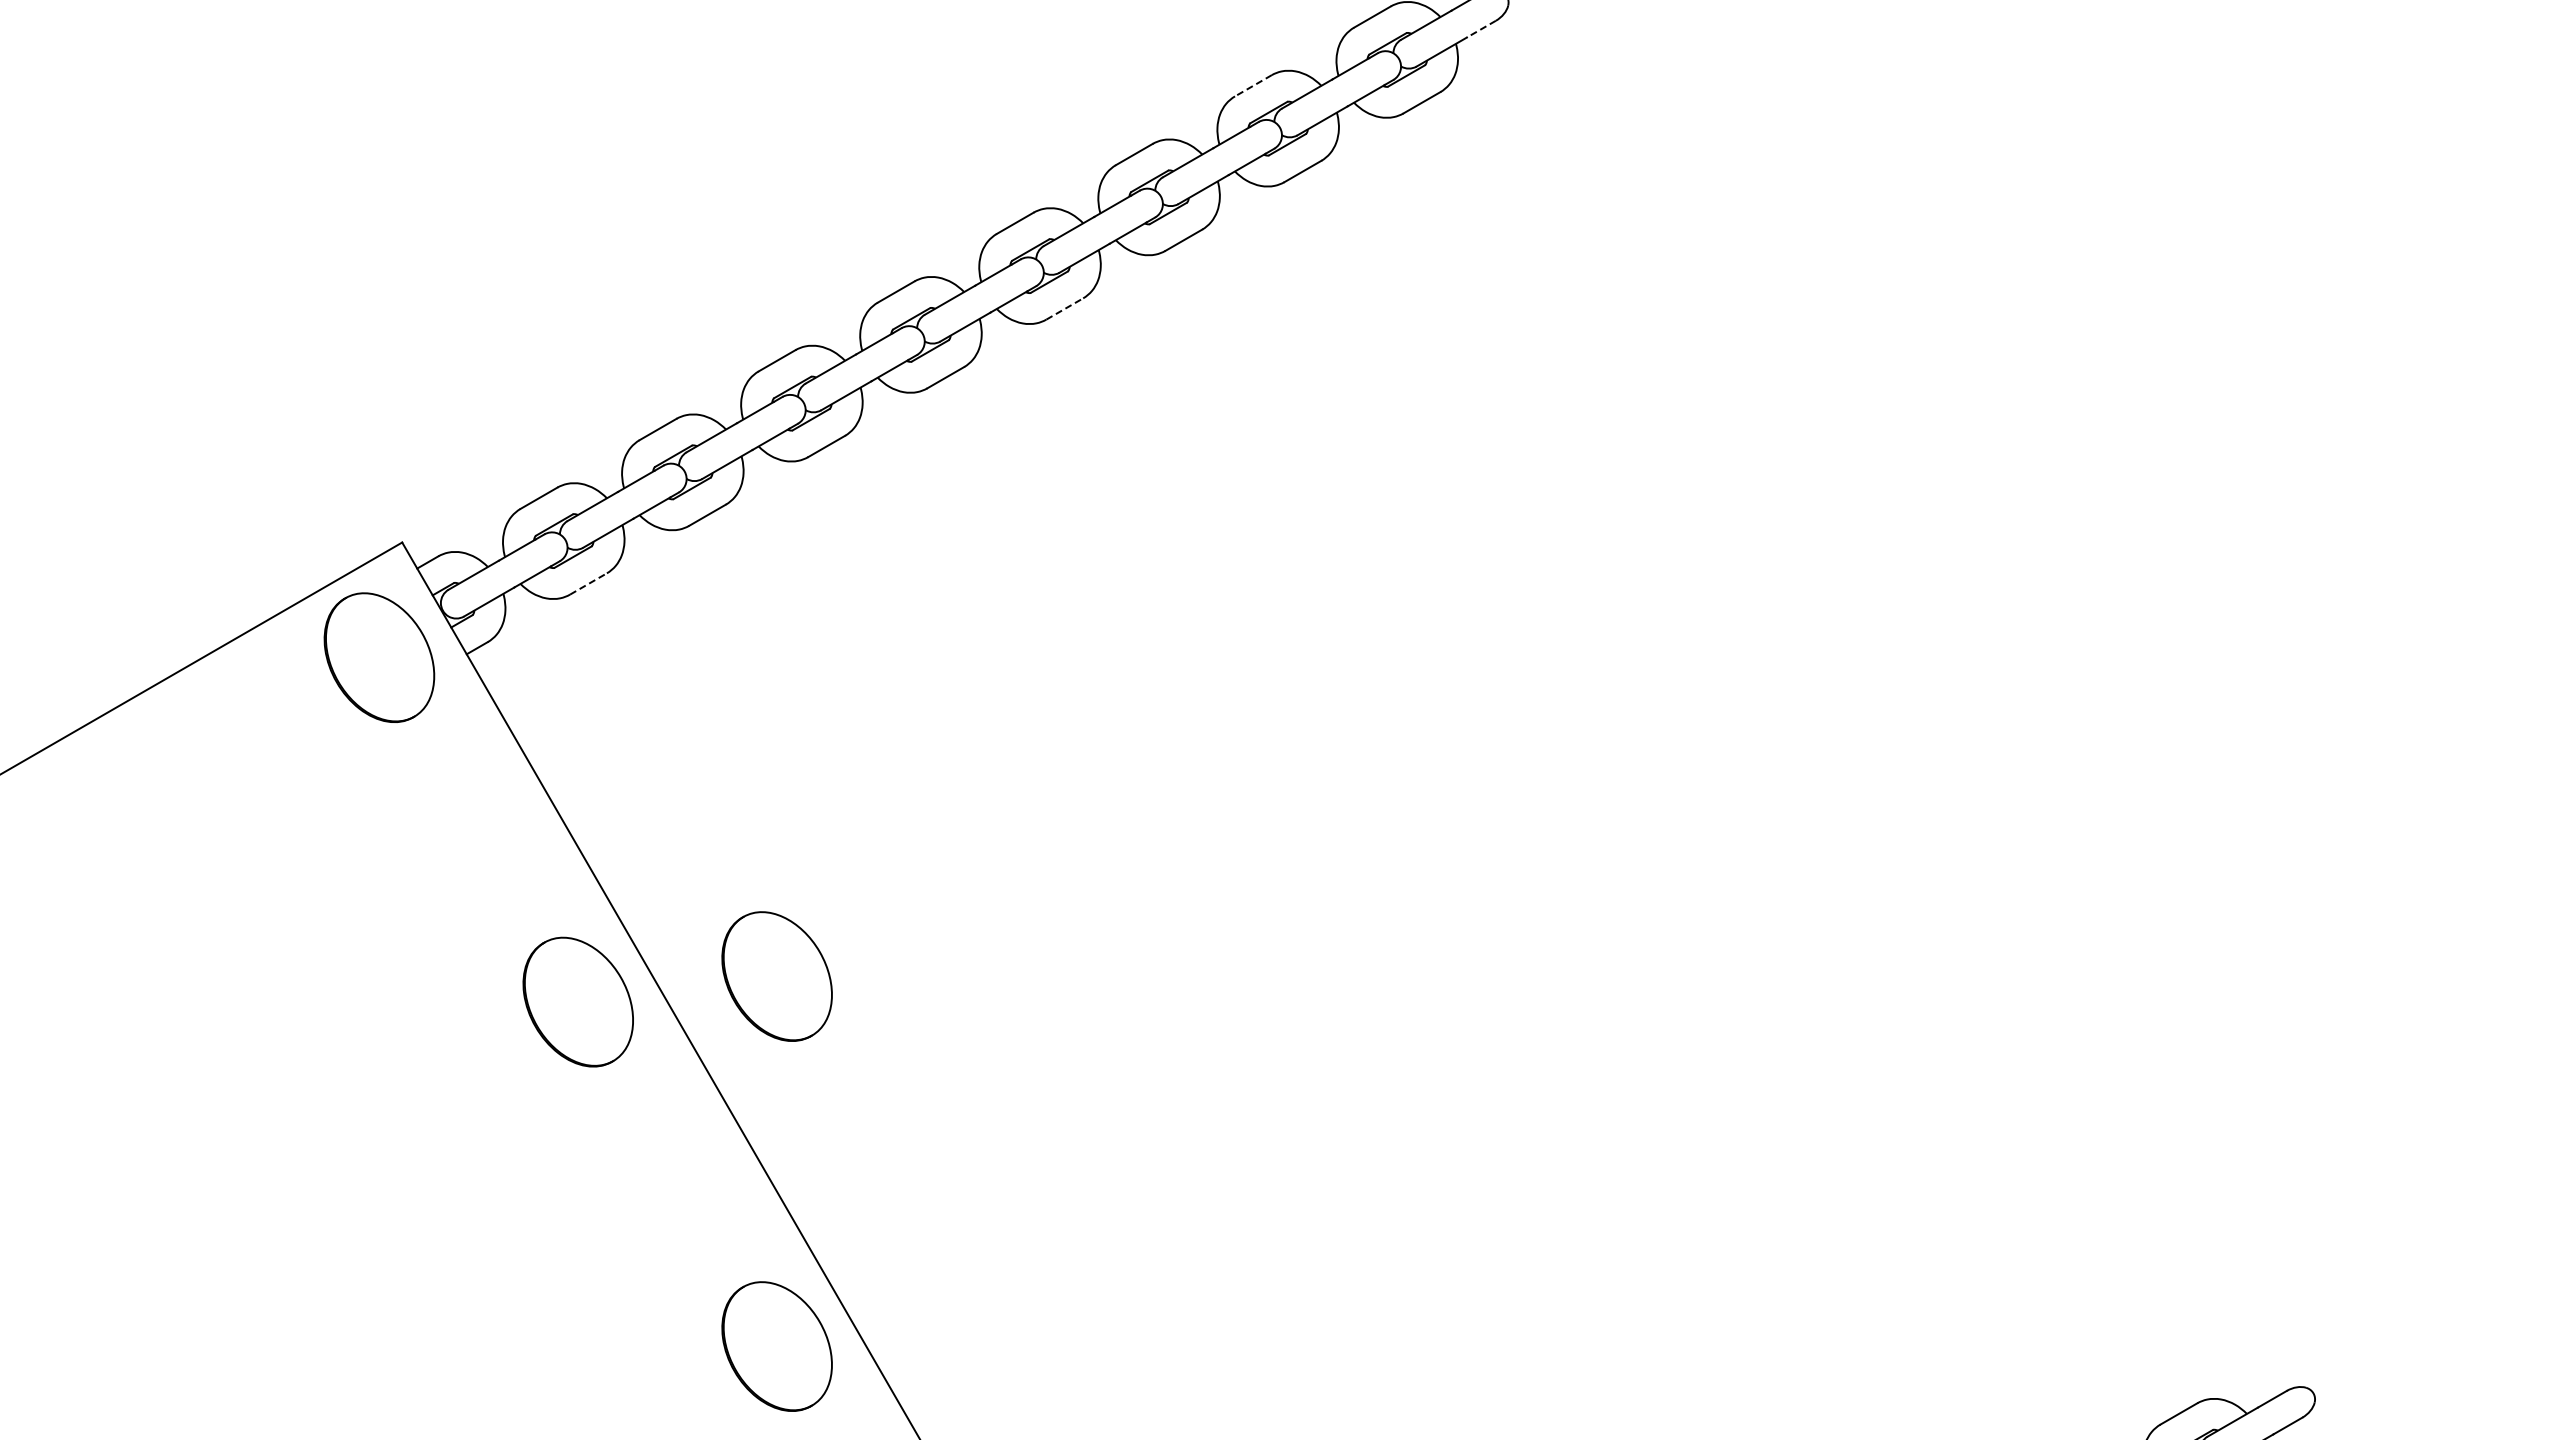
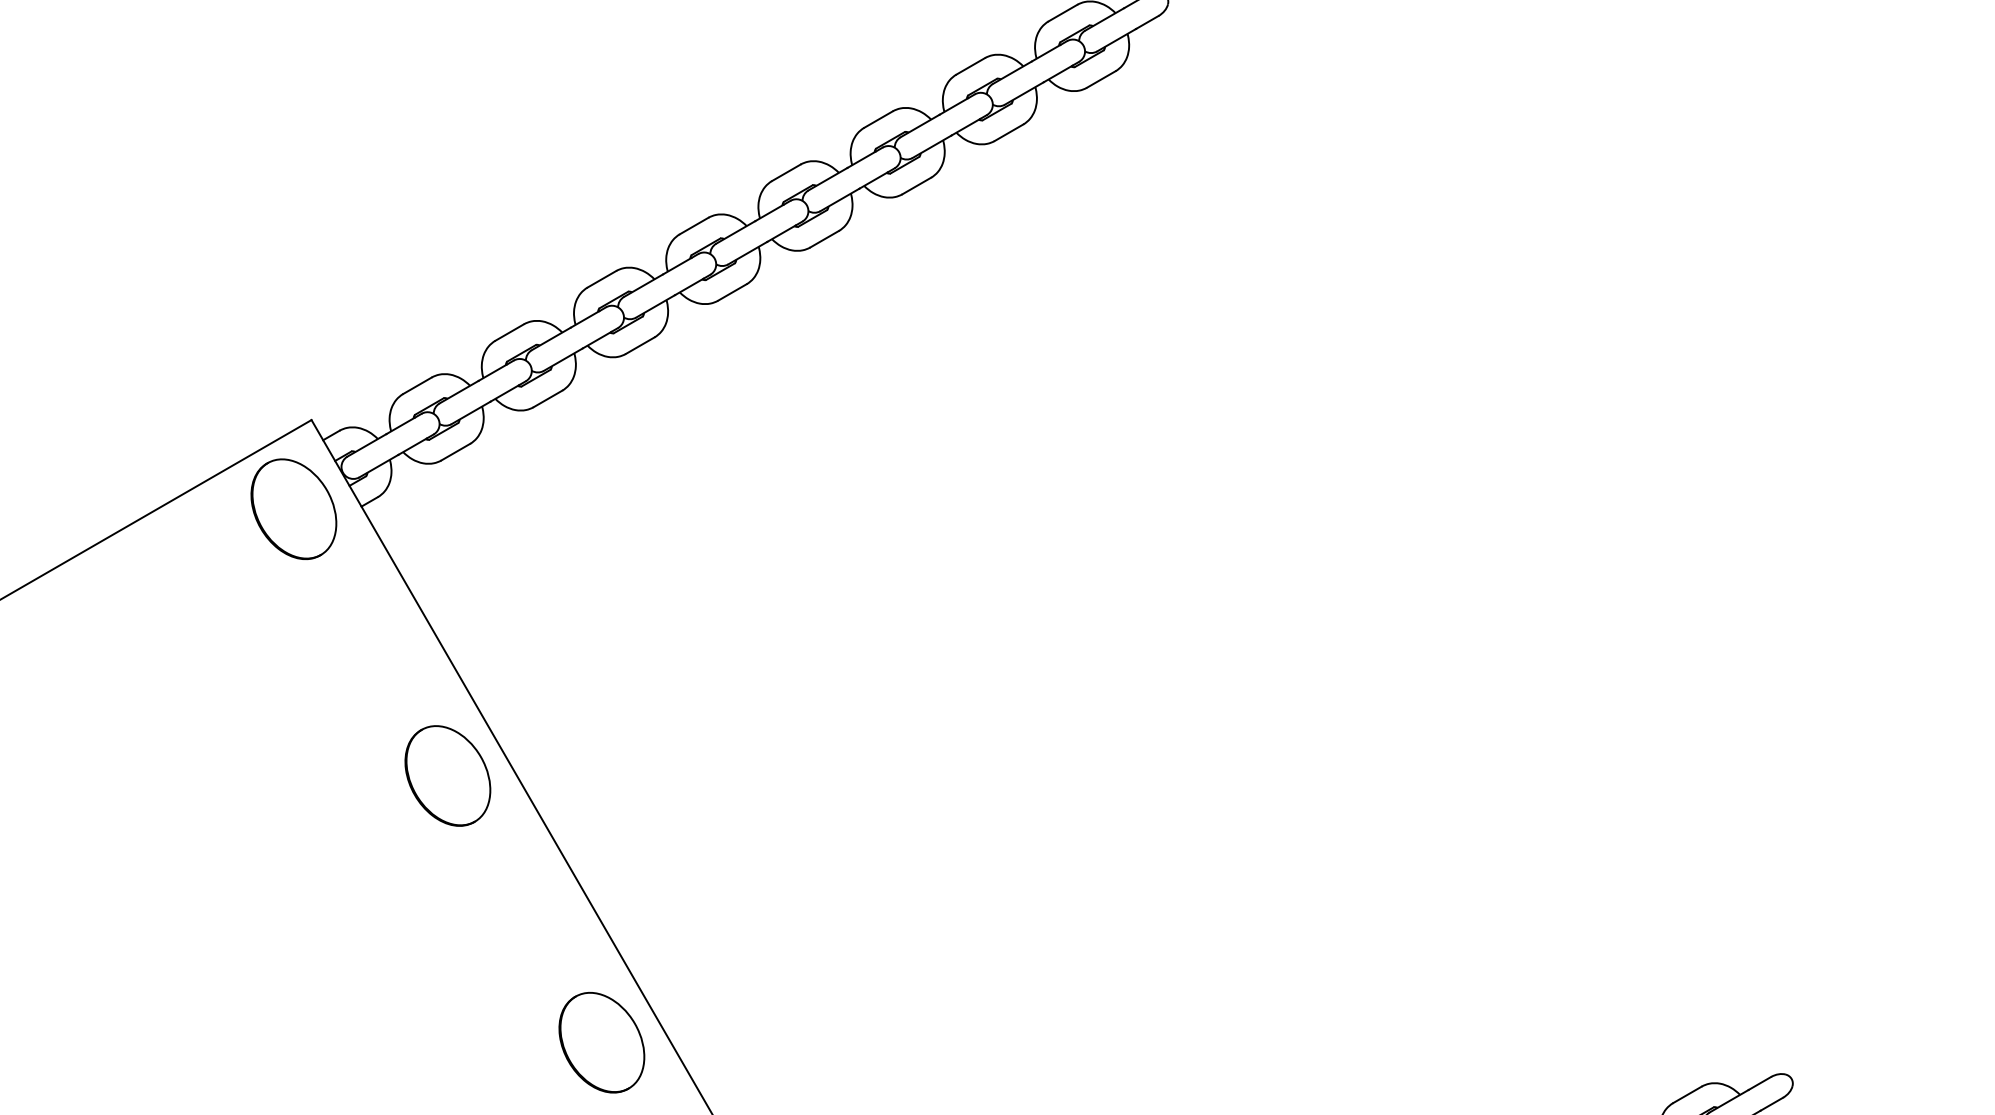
line: (1481, 29) -> (1147, 22), dashed -> solid
line: (1253, 86) -> (970, 66), dashed -> solid
line: (1065, 308) -> (825, 238), dashed -> solid
line: (588, 583) -> (455, 451), dashed -> solid
part: (776, 976) -> (601, 756), removed

